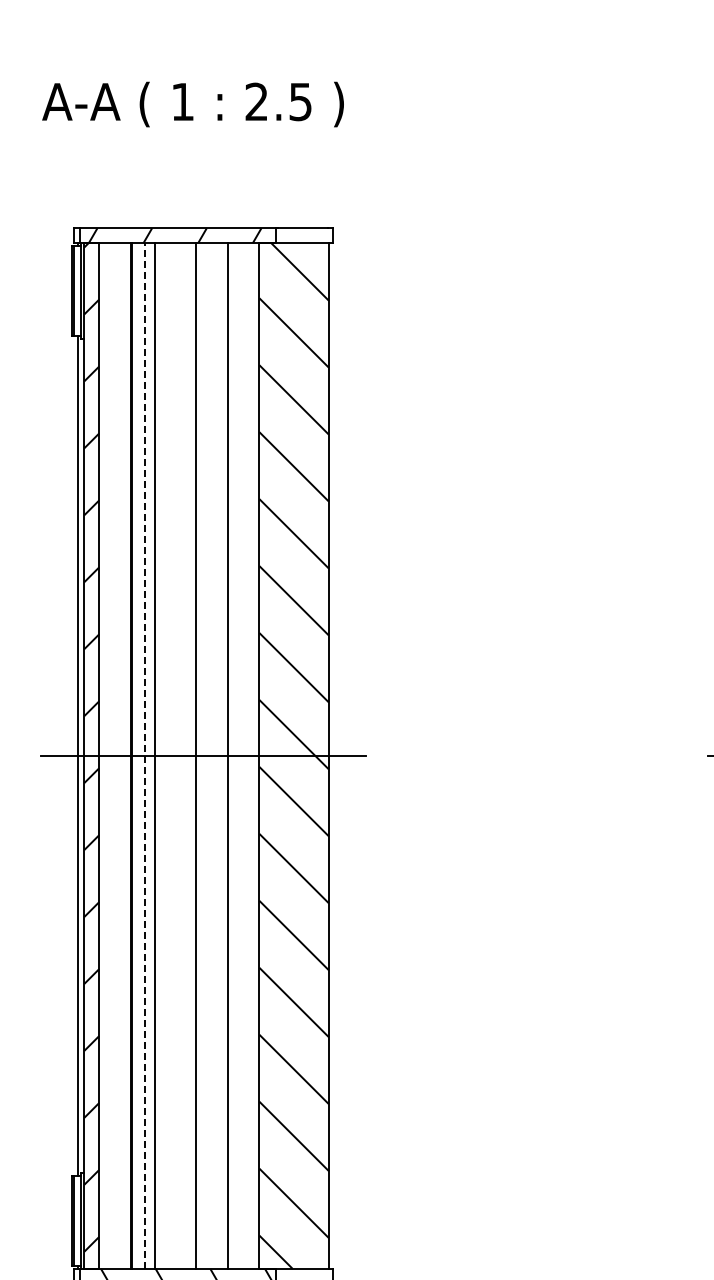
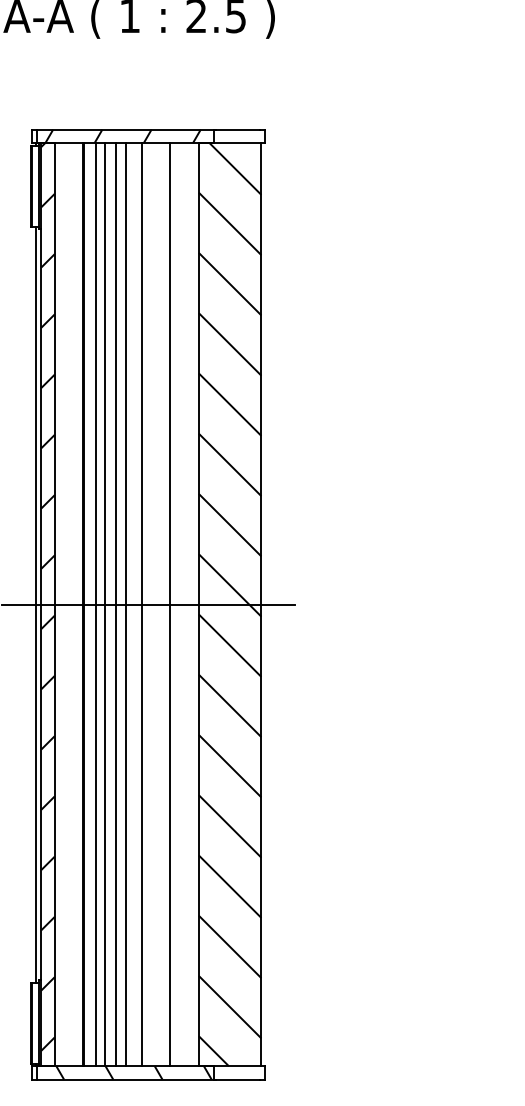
line: (167, 755) -> (116, 604), added
line: (177, 755) -> (125, 604), added
line: (144, 756) -> (95, 605), dashed -> solid

